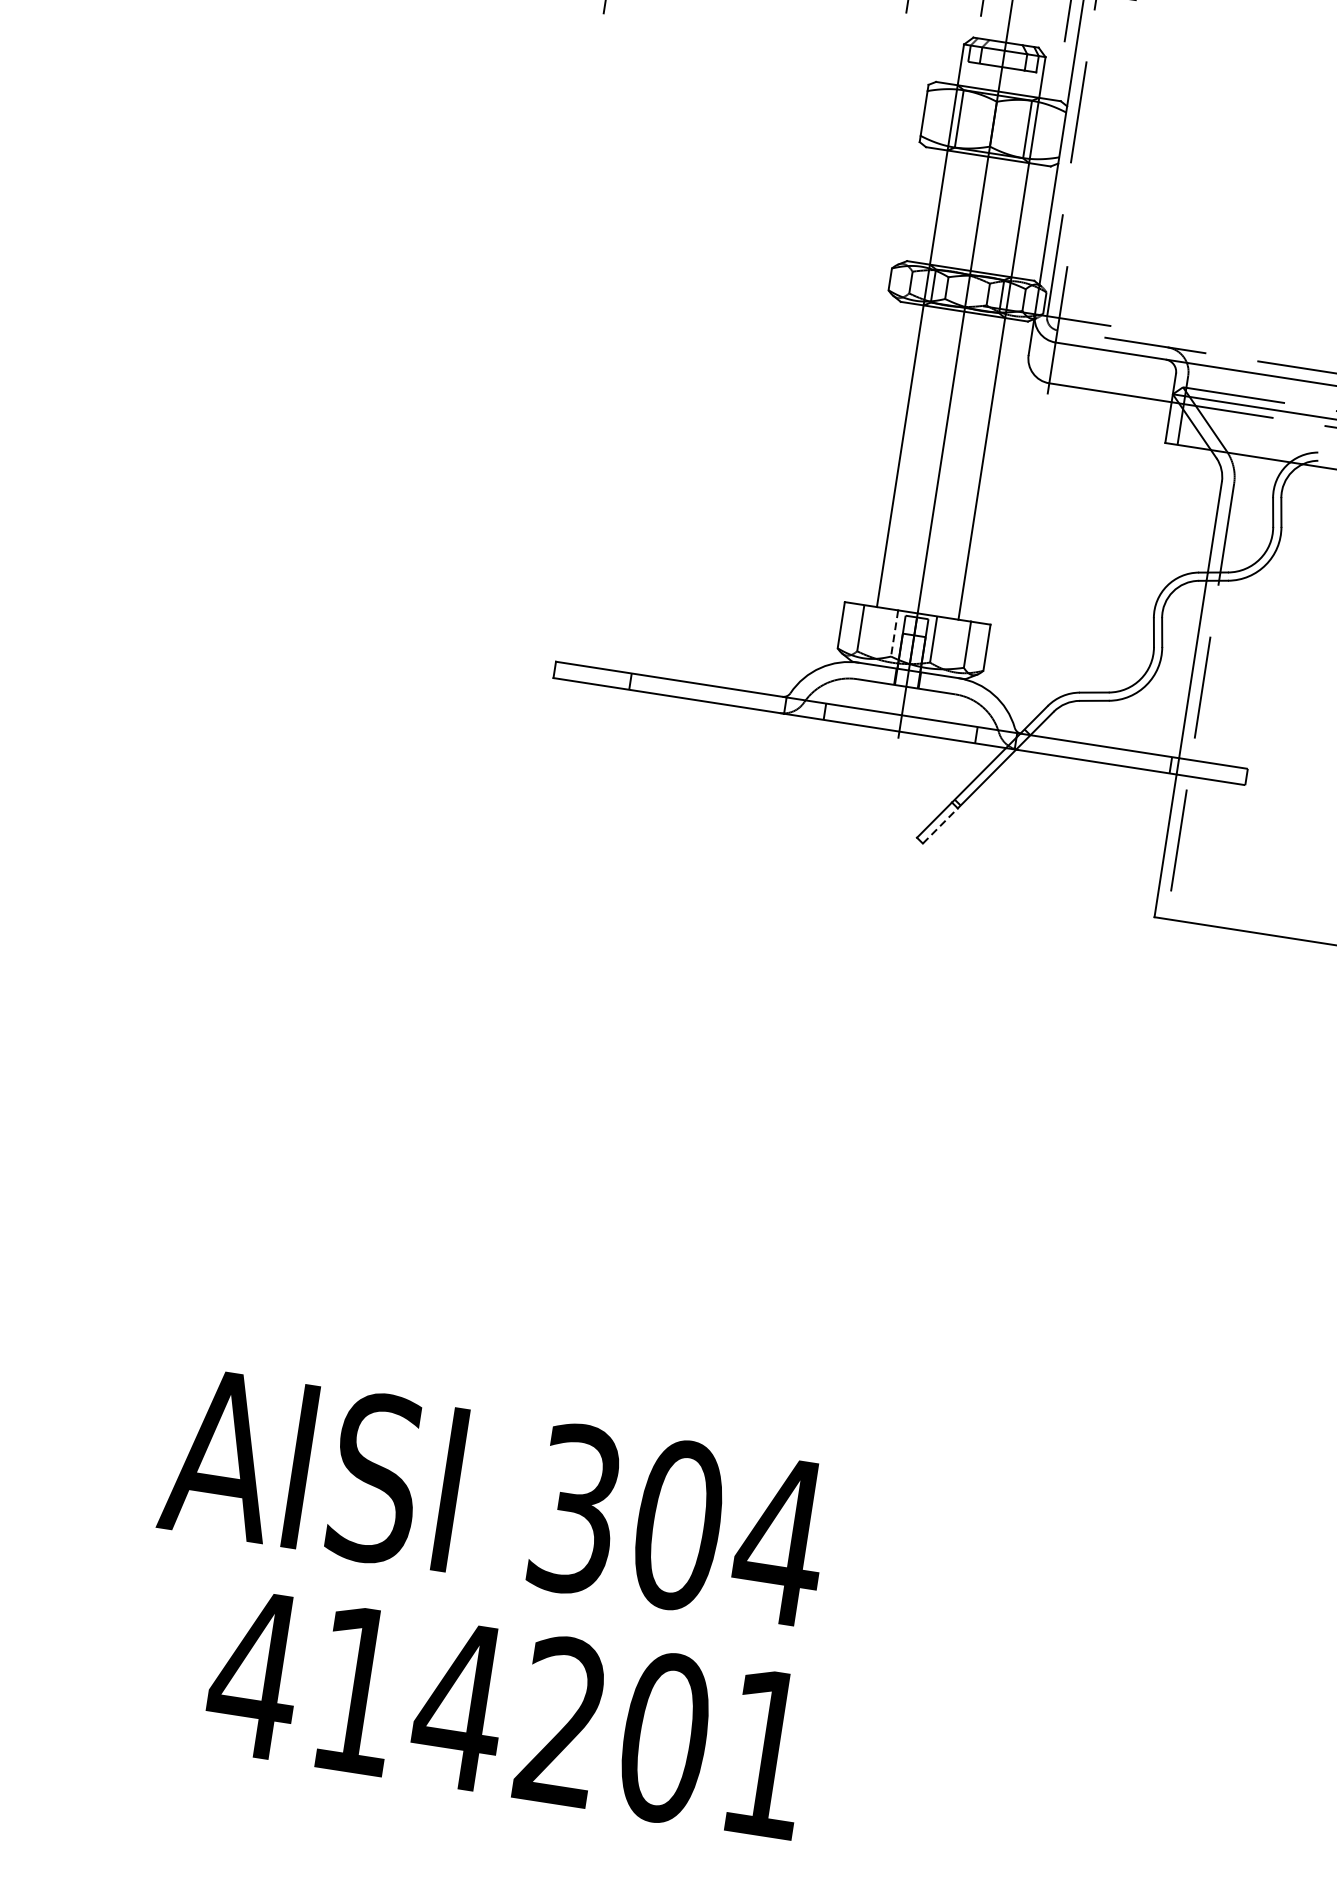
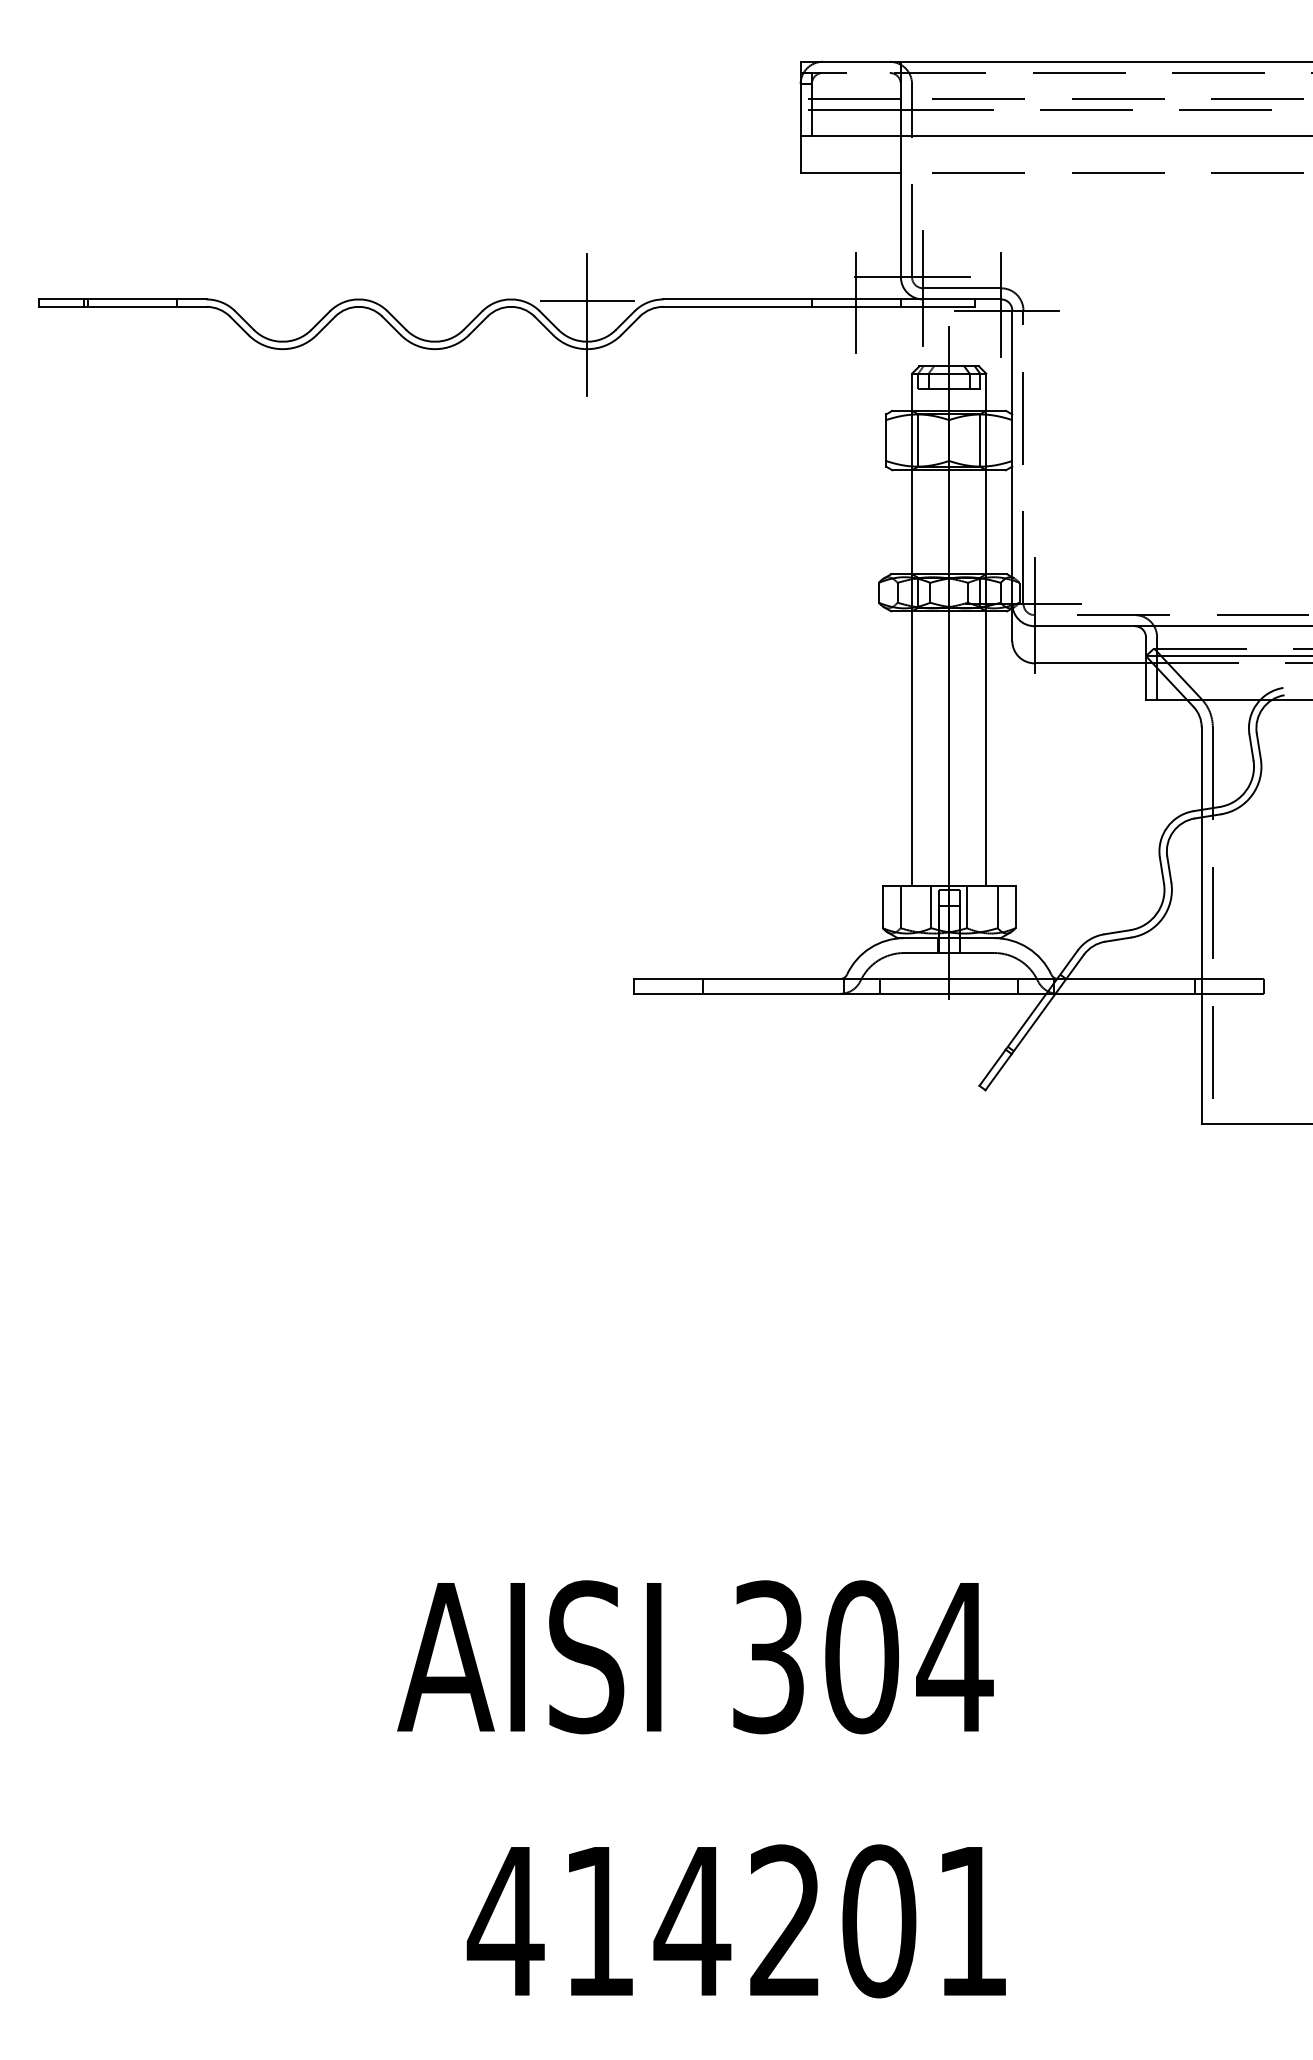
line: (894, 633) -> (931, 907), dashed -> solid
line: (940, 825) -> (998, 1071), dashed -> solid
text: (495, 1497) -> (695, 1657), moved

